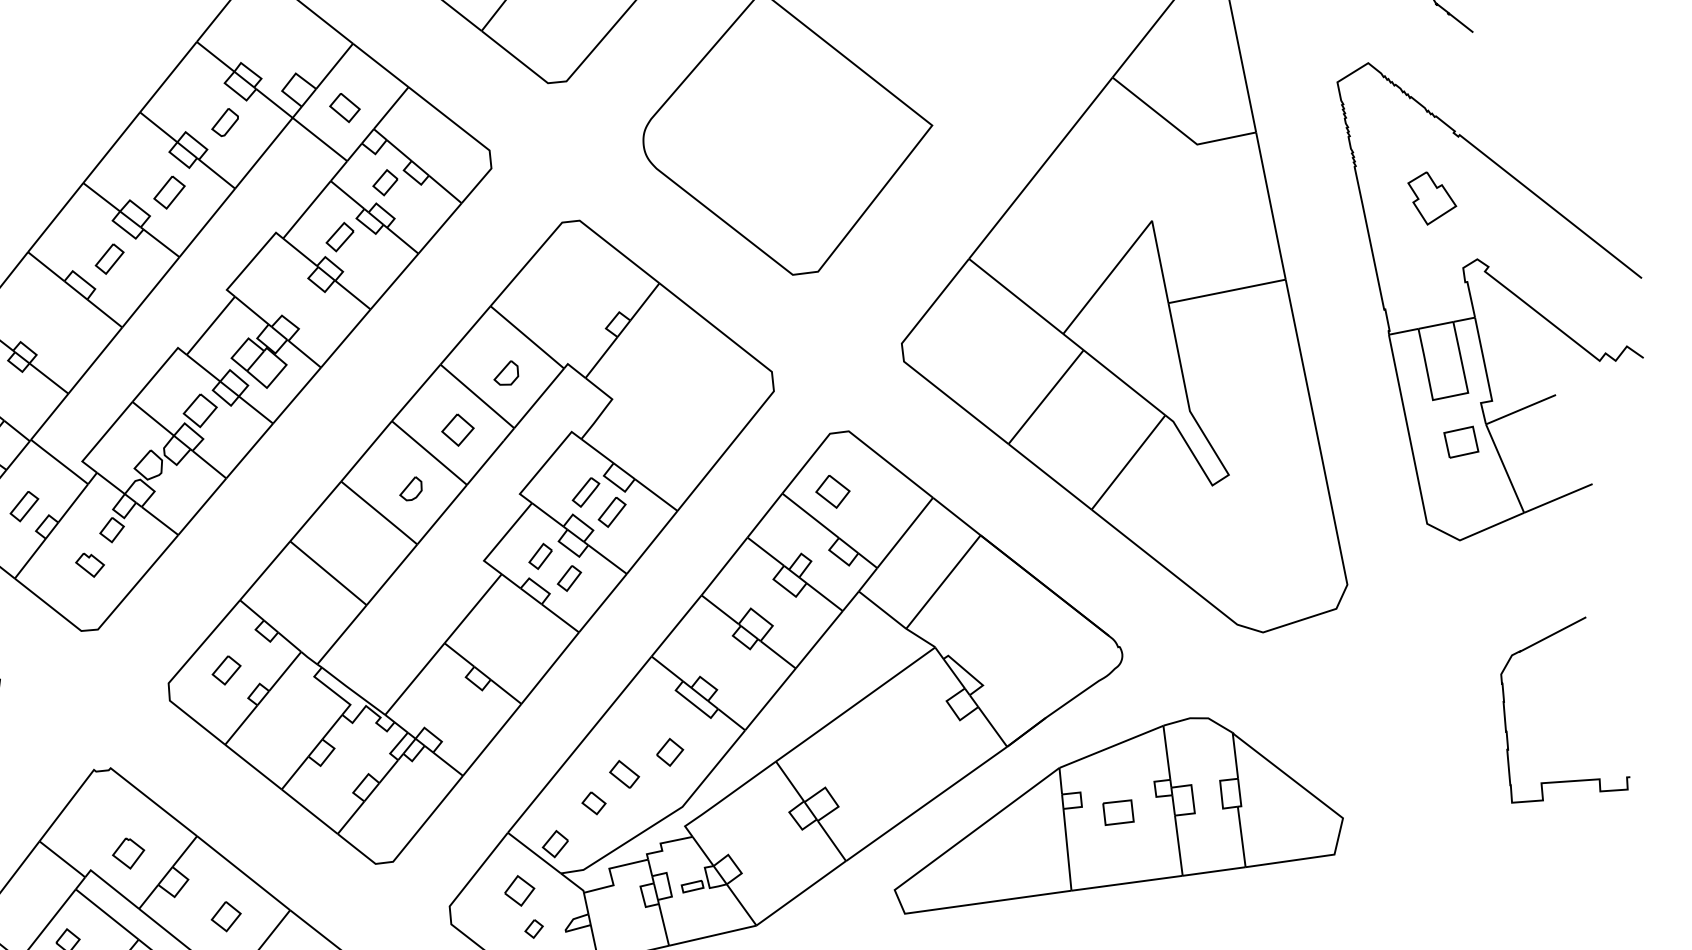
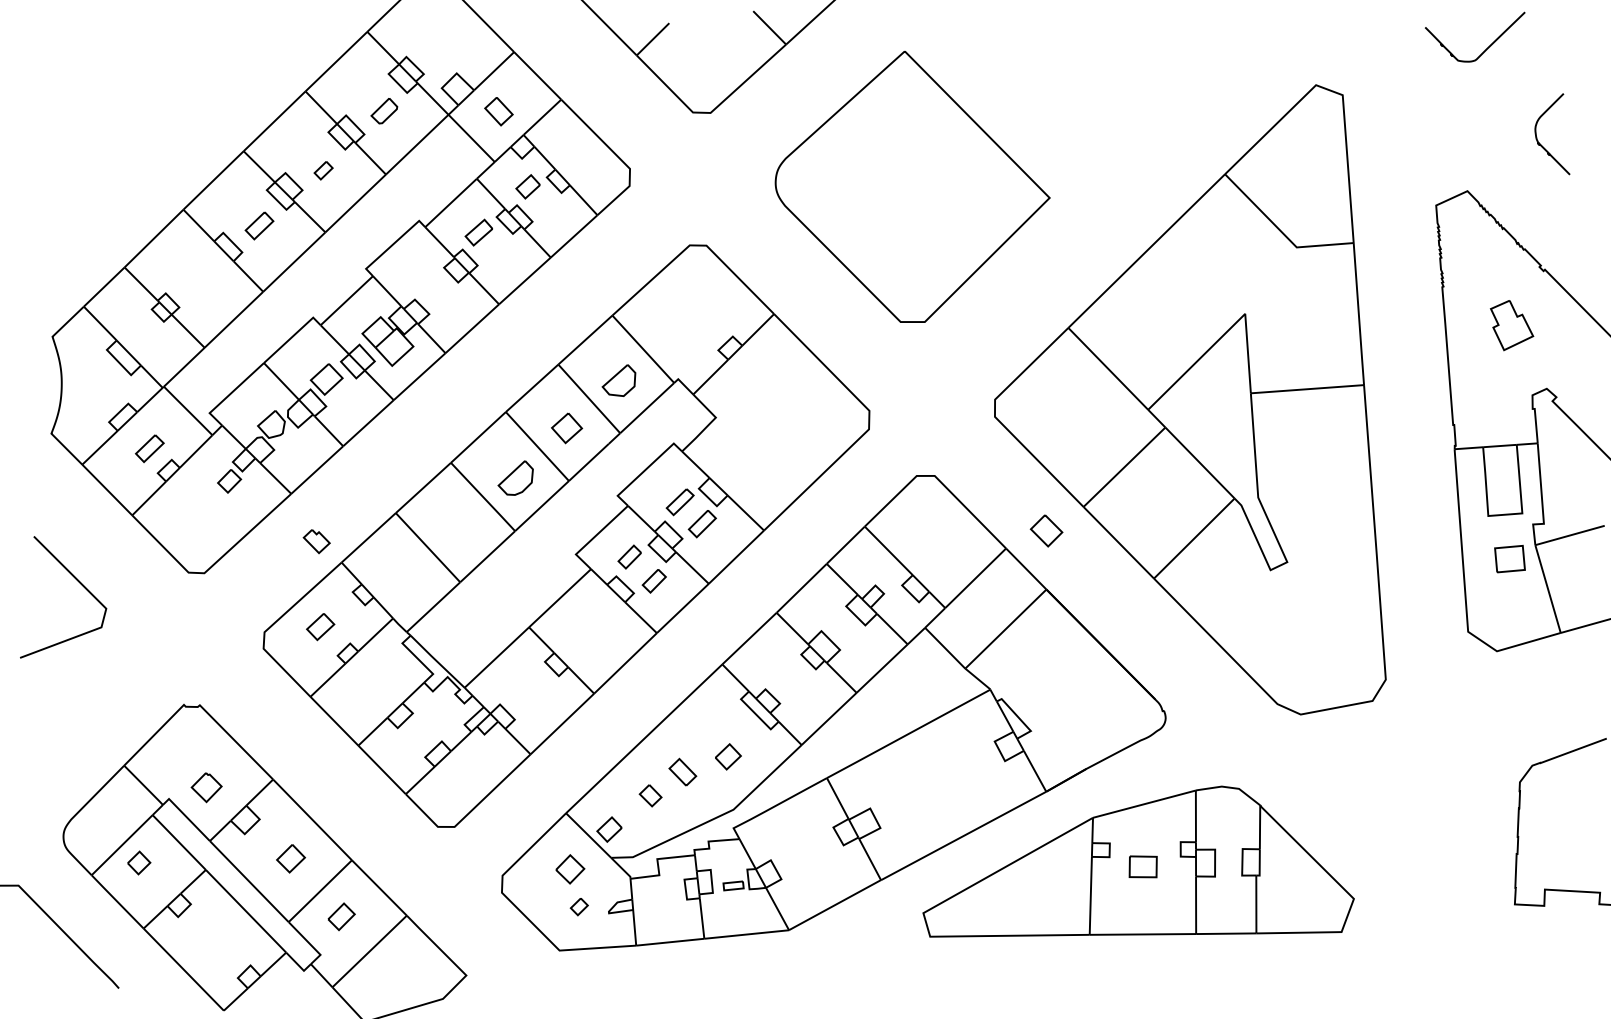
part: (169, 192) -> (323, 170), size x0.6
part: (505, 373) -> (618, 380), size x1.4
part: (410, 488) -> (515, 477), size x1.6
part: (832, 491) -> (1046, 530), moved
part: (89, 564) -> (316, 541), moved

